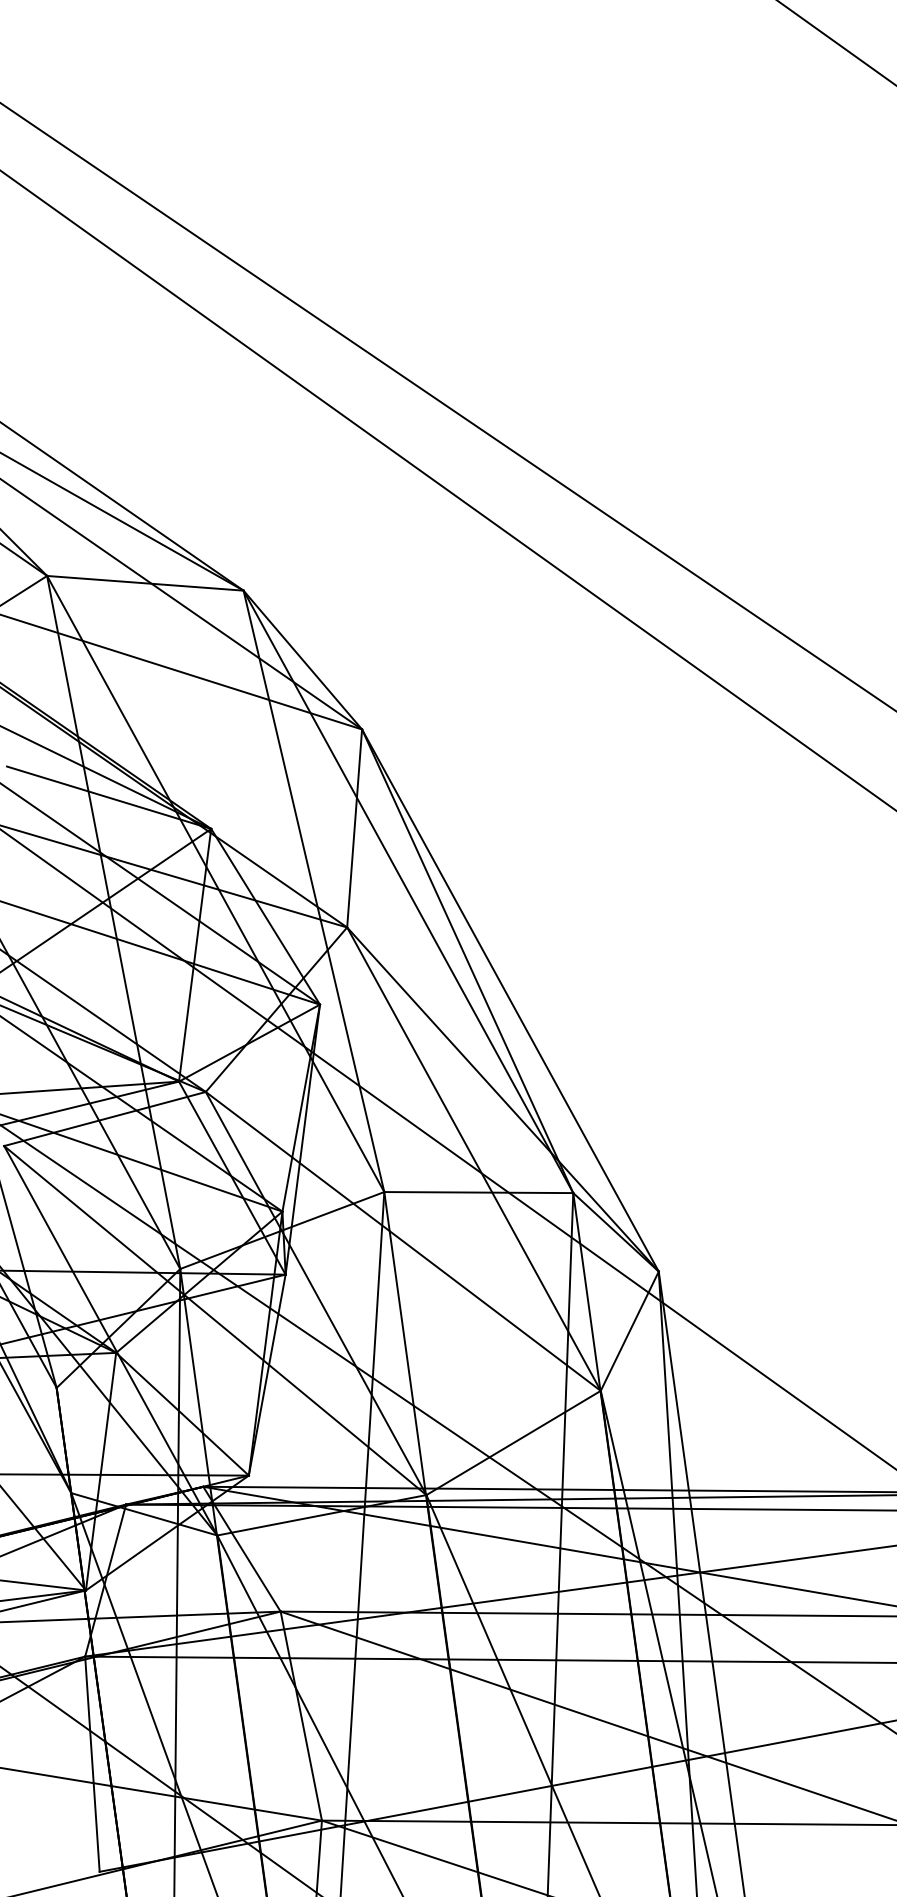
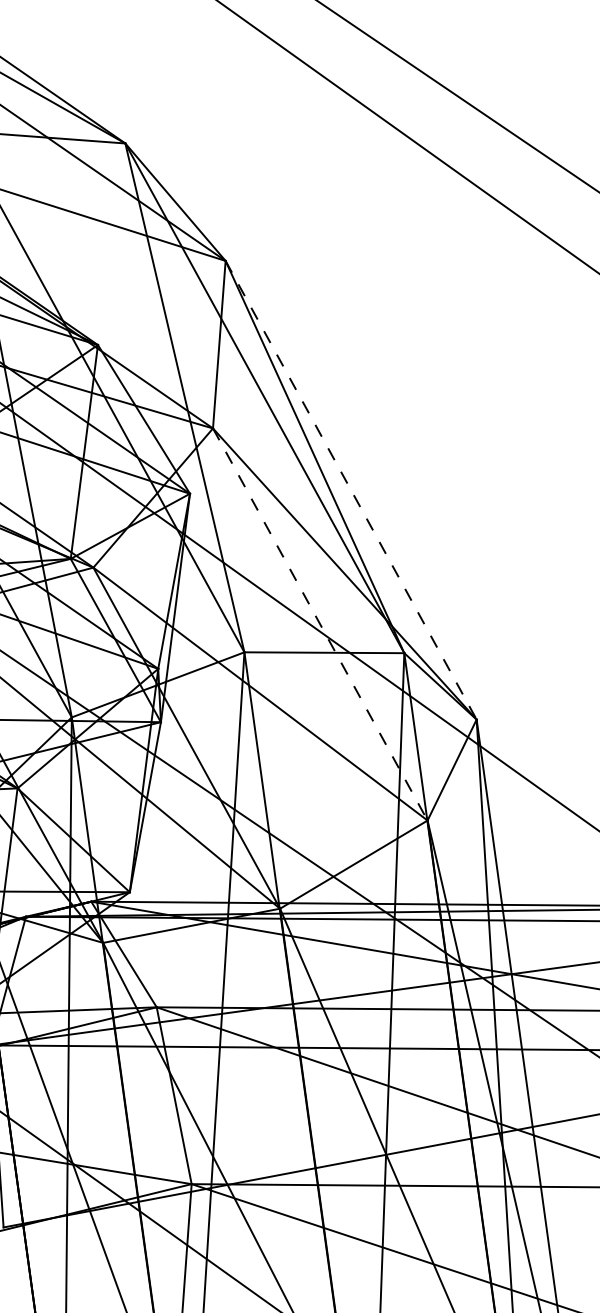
line: (510, 1000) -> (351, 490), solid -> dashed
line: (474, 1159) -> (320, 624), solid -> dashed

